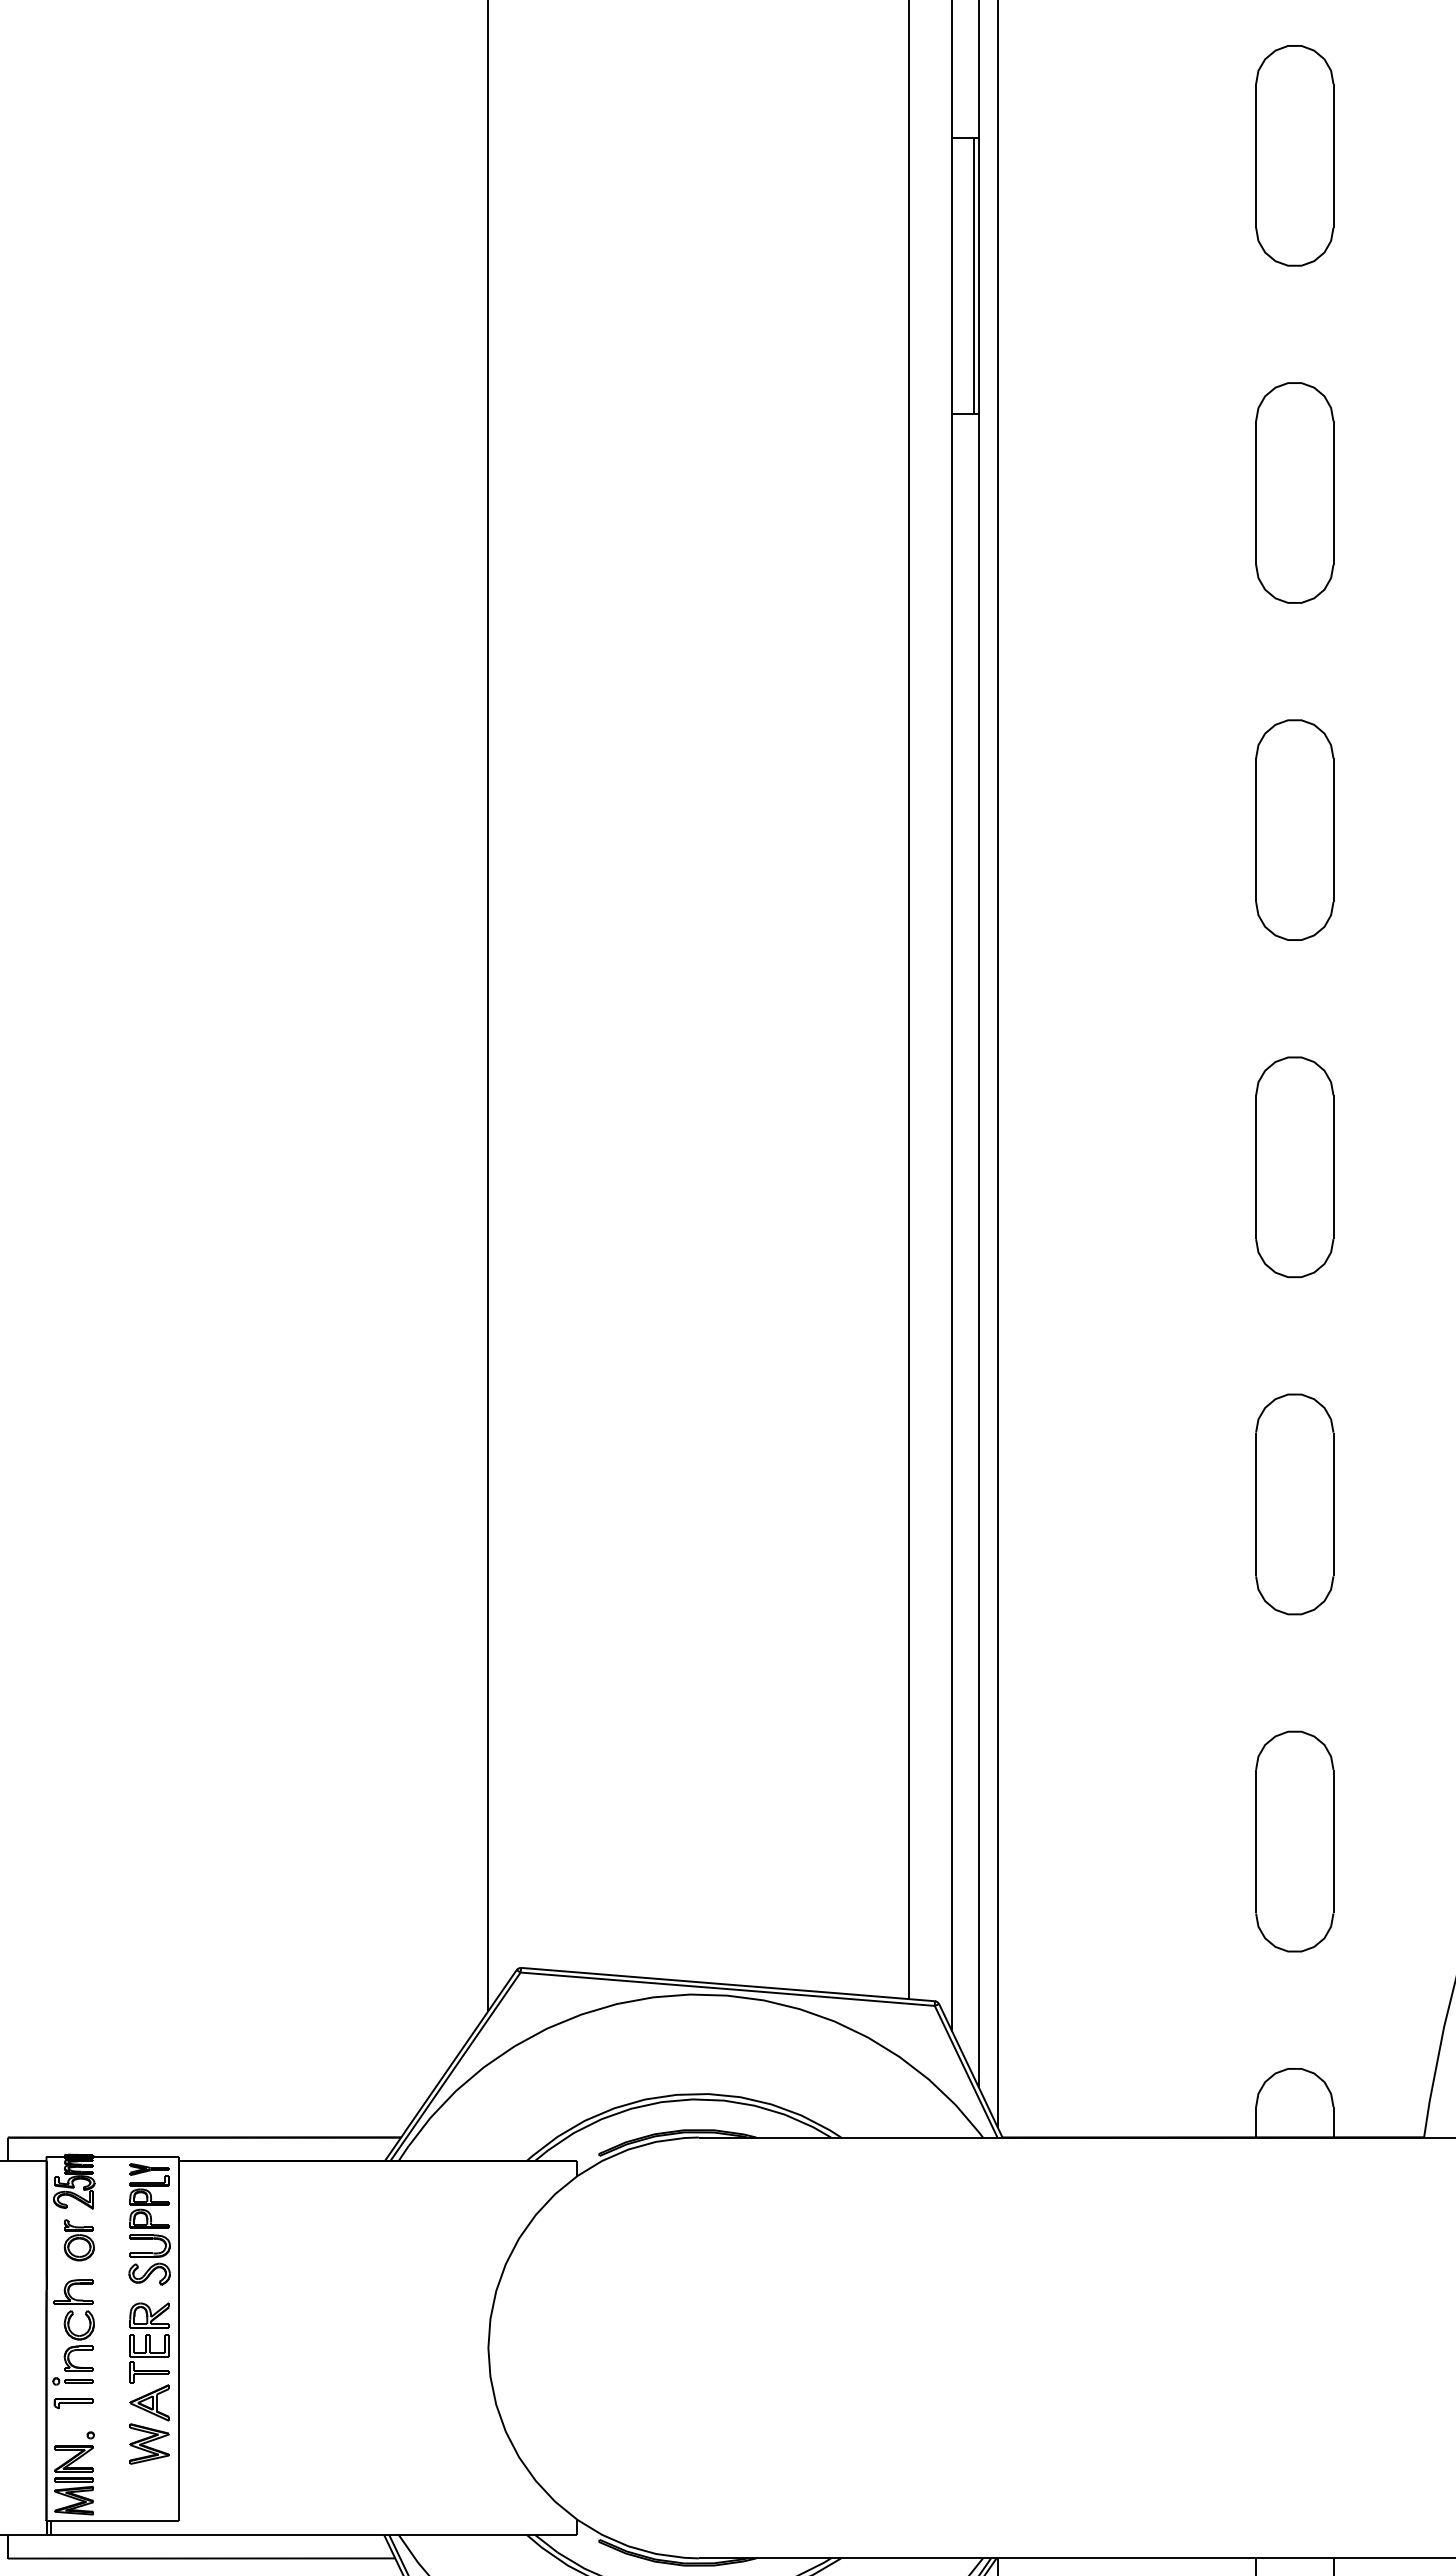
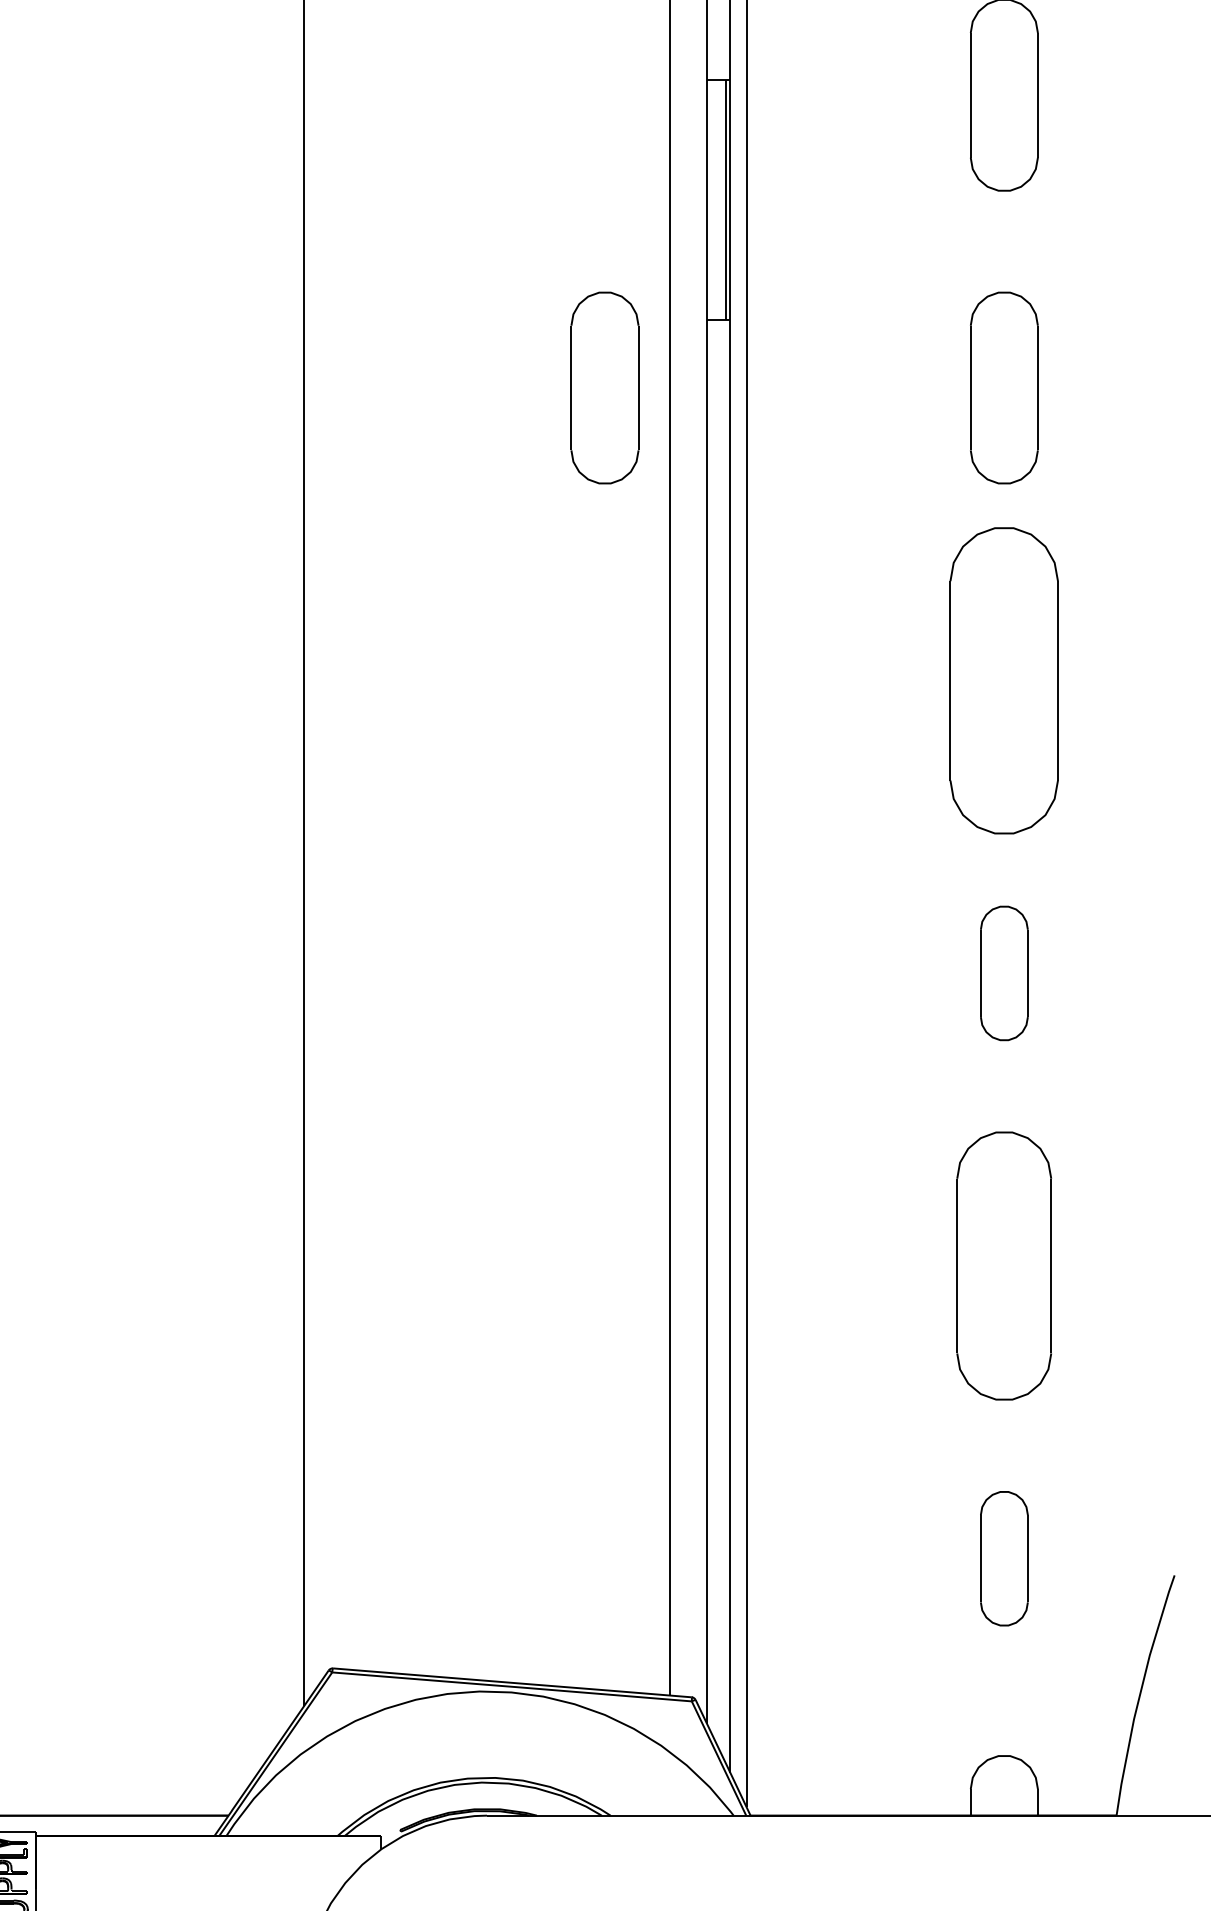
part: (834, 492) -> (604, 387), added
part: (1294, 829) -> (1004, 680), size x1.6
part: (1294, 1167) -> (1004, 973), size x0.7
part: (1294, 1504) -> (1004, 1266), size x1.4
part: (1294, 1841) -> (1004, 1558), size x0.7

